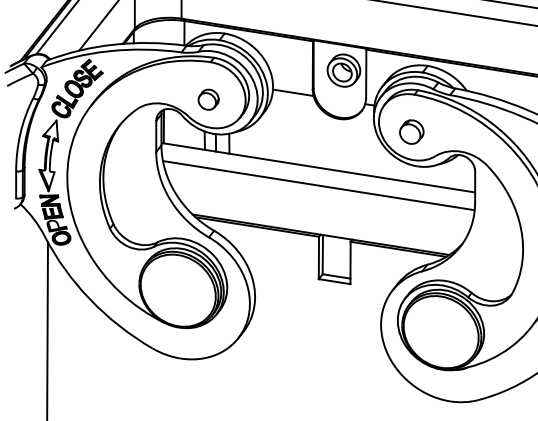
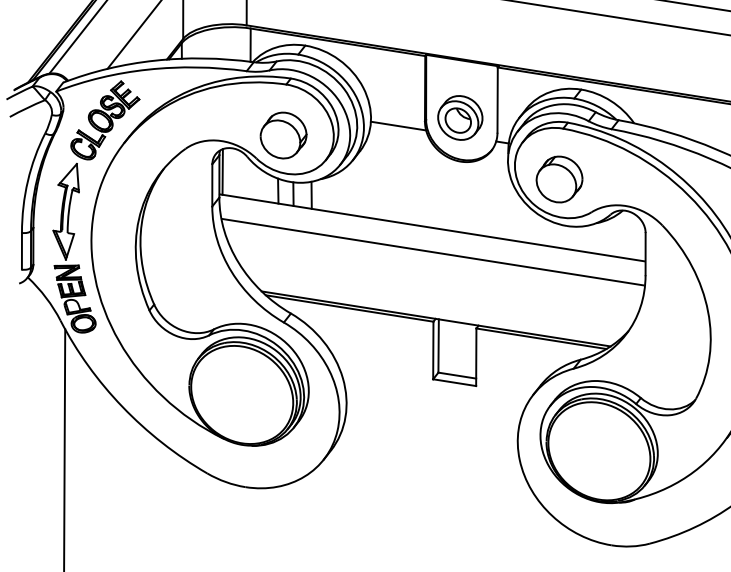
part: (344, 70) -> (460, 117), moved
part: (208, 99) -> (283, 135), size x1.67
part: (411, 132) -> (559, 179), size x1.43

